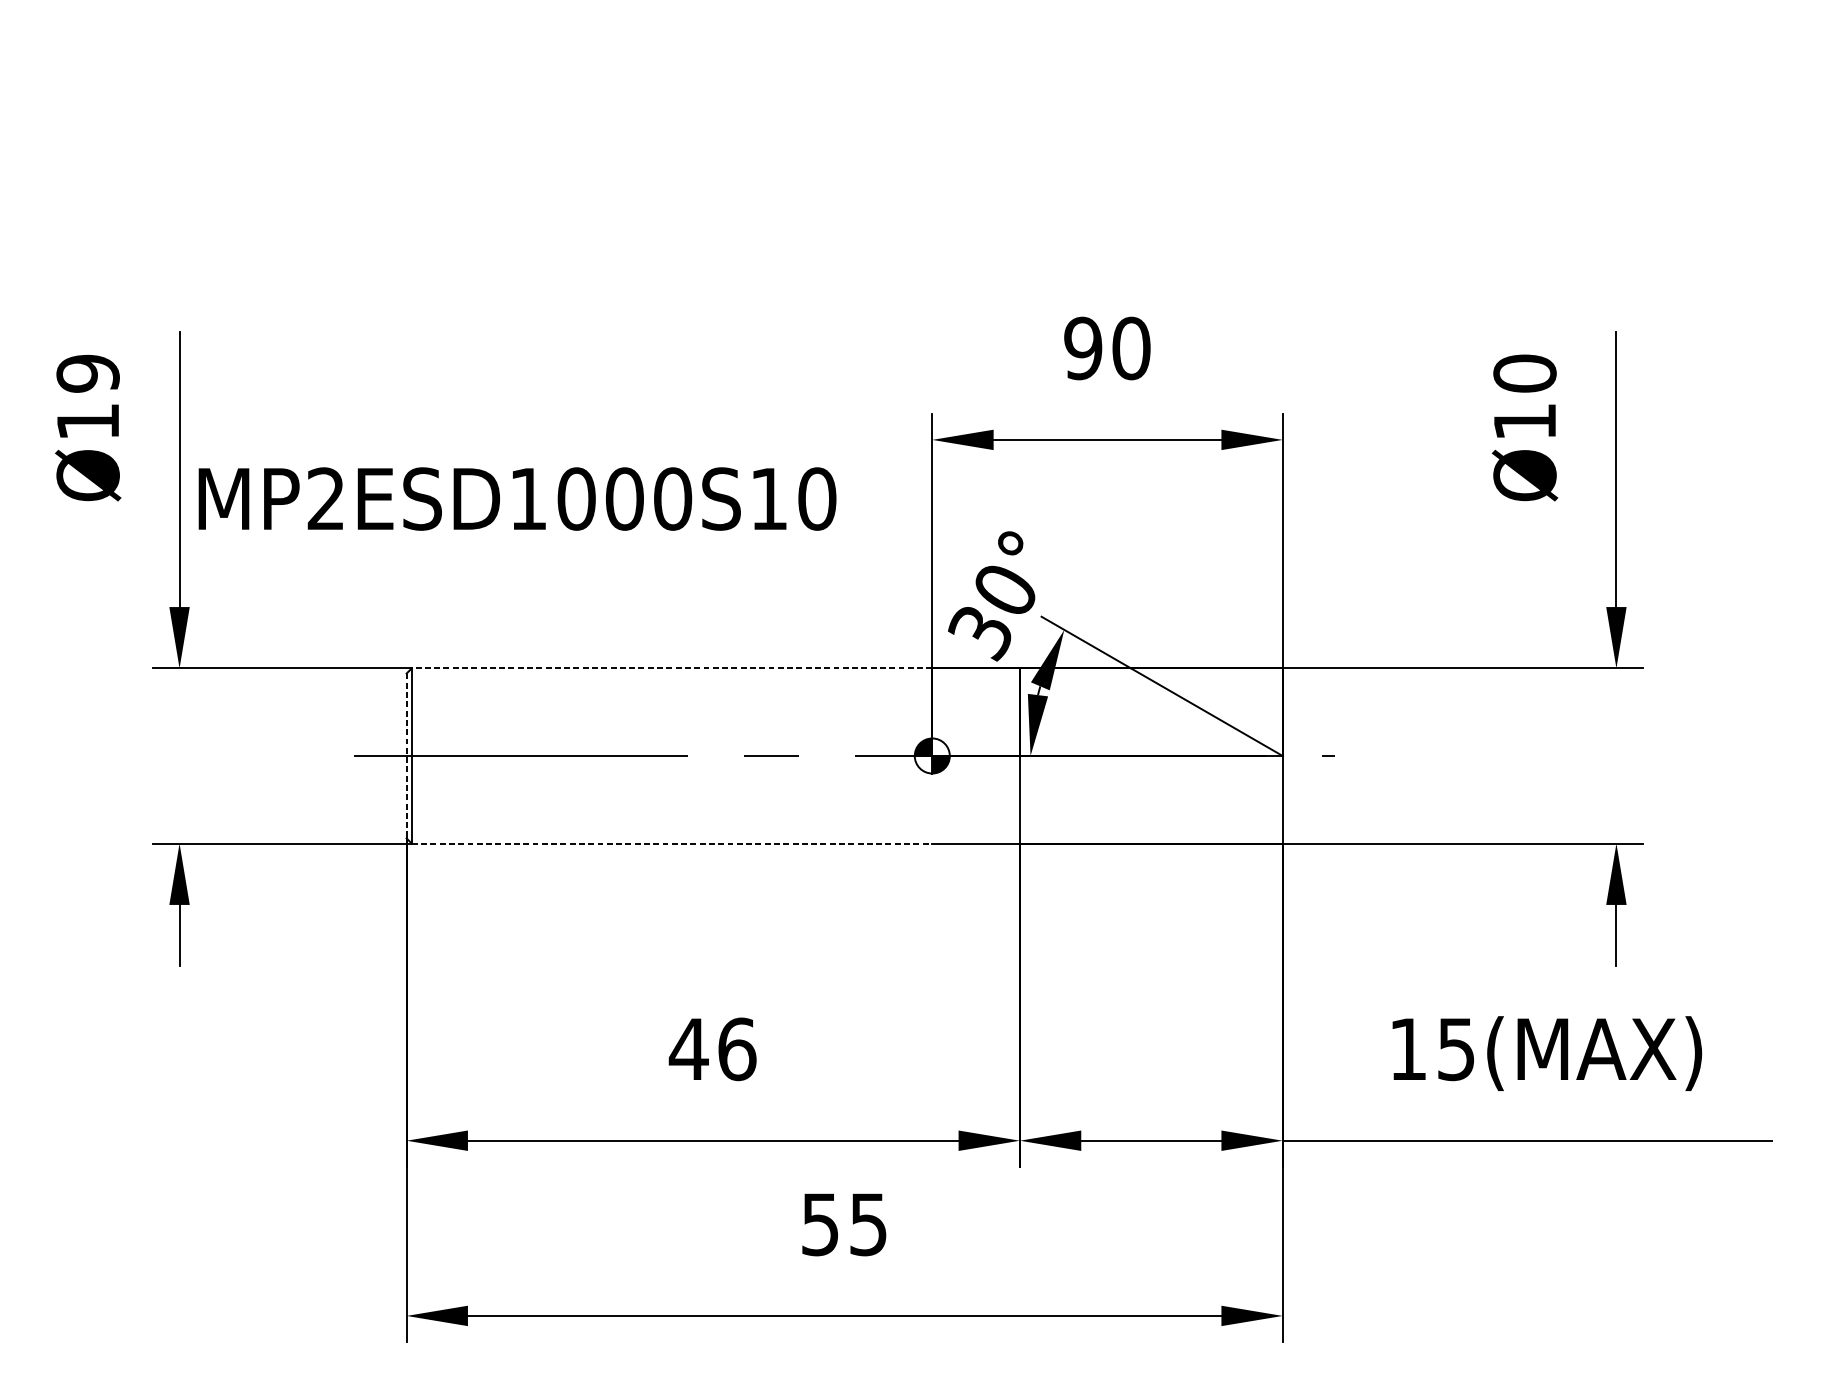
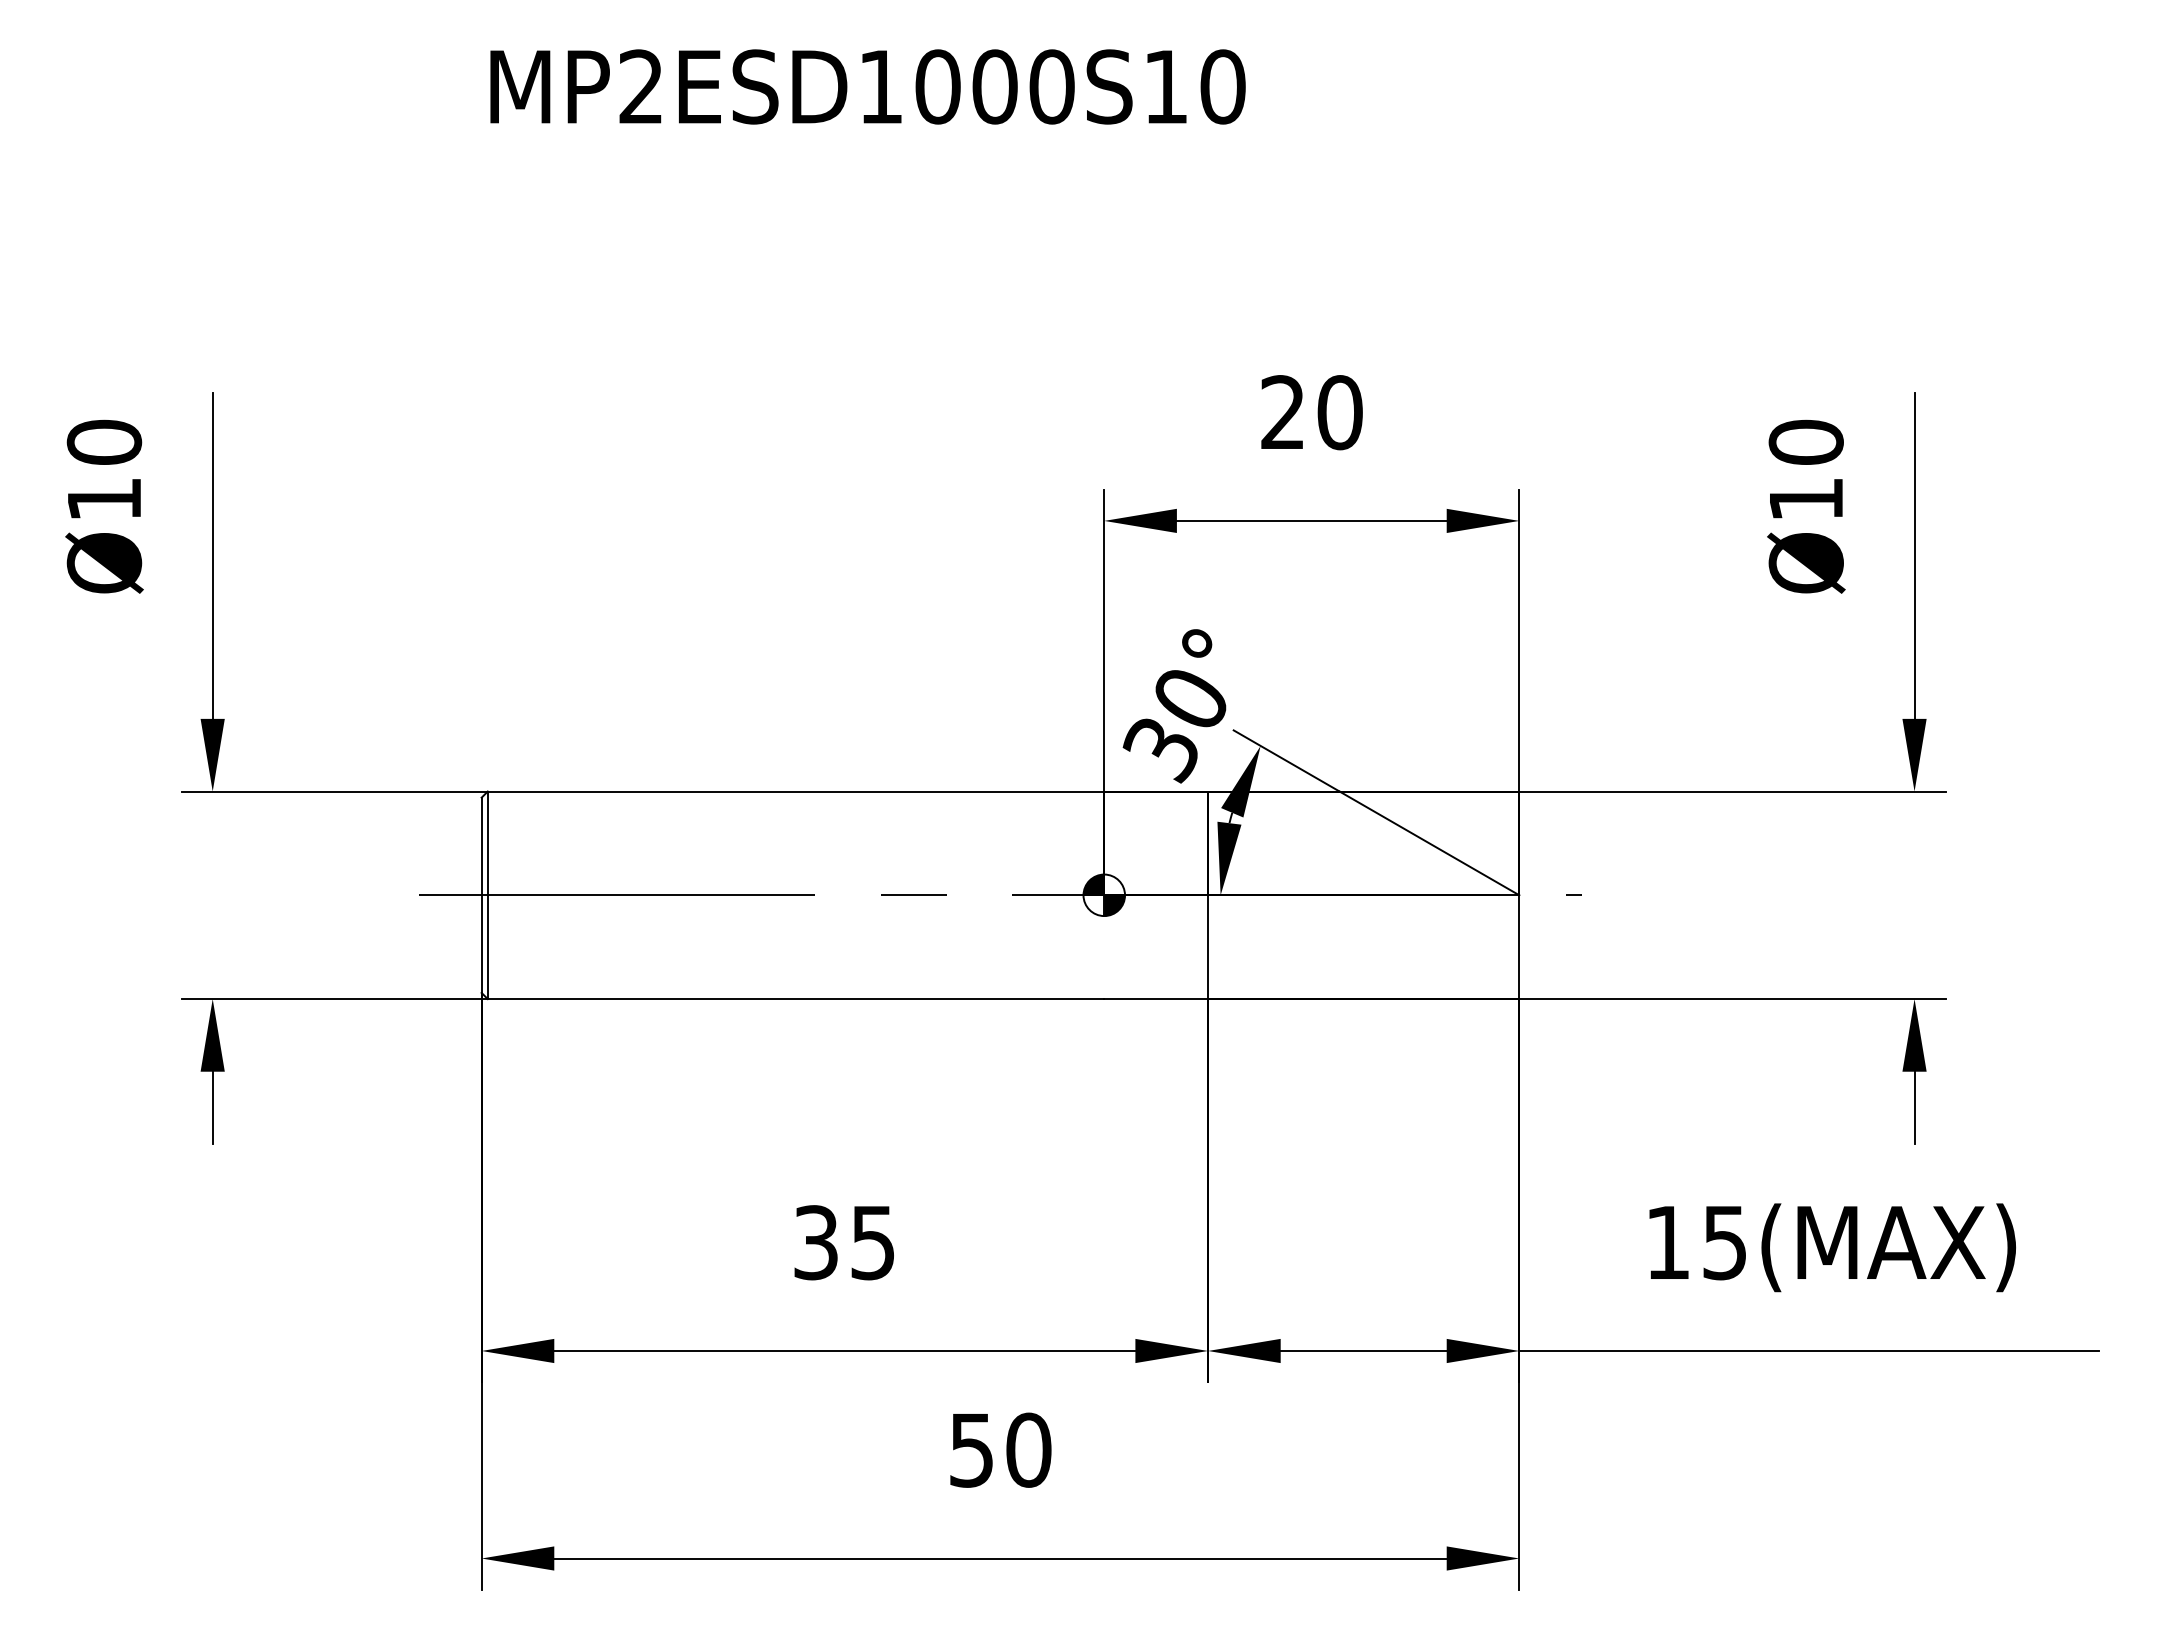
text: (1082, 348) -> (1282, 412), 90 -> 20
text: (88, 373) -> (104, 442), Ø19 -> Ø10
text: (517, 498) -> (867, 86), moved
line: (671, 668) -> (795, 791), dashed -> solid
line: (406, 756) -> (481, 895), dashed -> solid
line: (672, 843) -> (796, 999), dashed -> solid
text: (712, 1049) -> (844, 1242), 46 -> 35
text: (868, 1223) -> (1028, 1449), 55 -> 50

